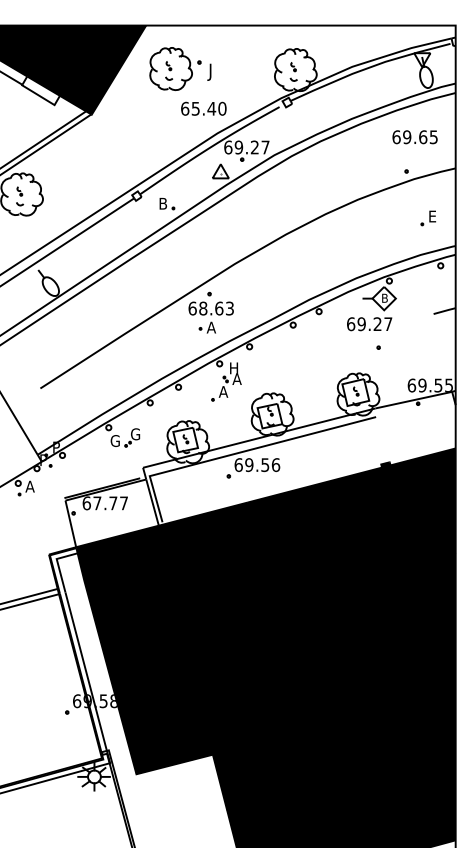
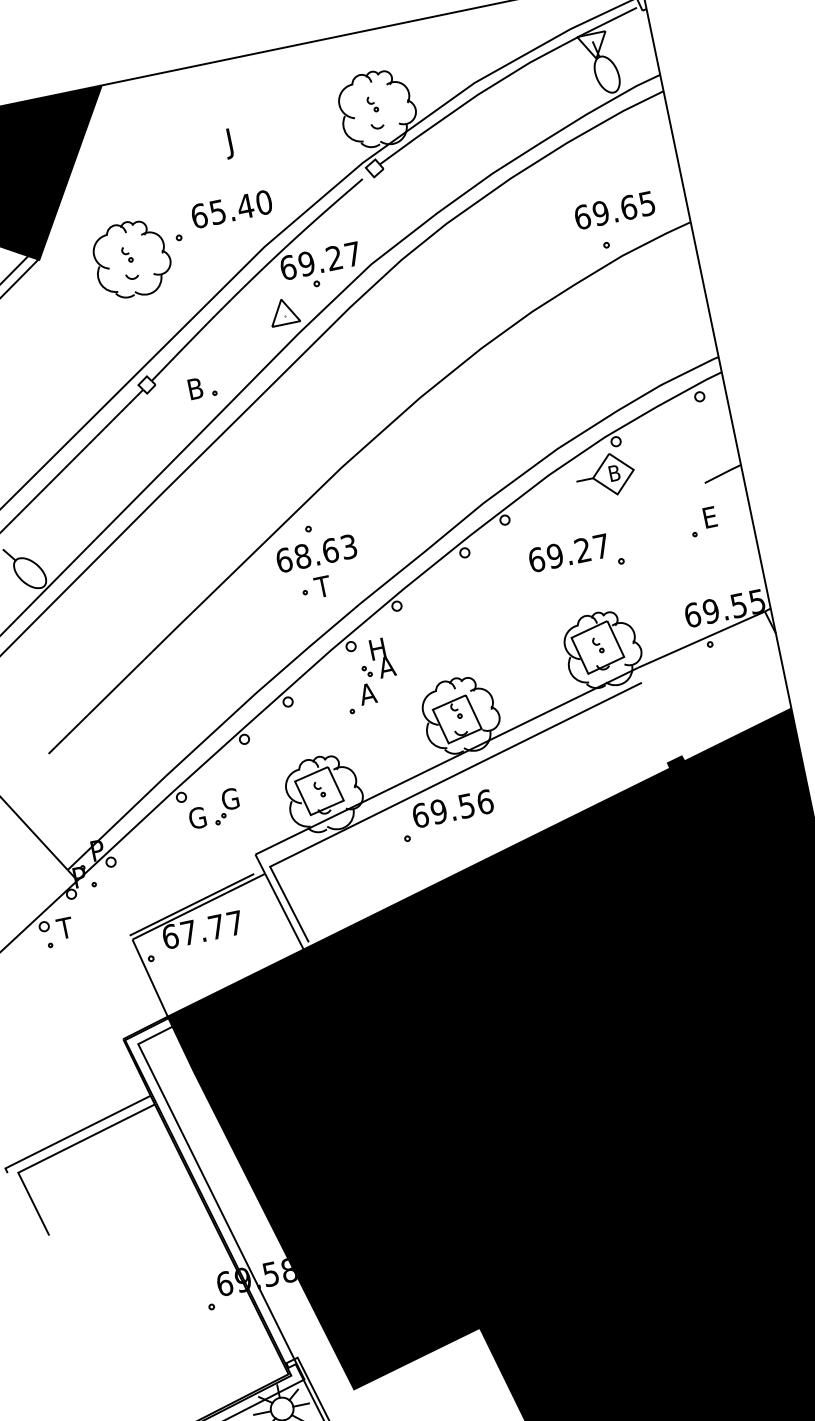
part: (175, 69) -> (139, 258), moved
text: (414, 137) -> (613, 211), moved
part: (428, 218) -> (703, 522), moved
text: (369, 324) -> (568, 553), moved
text: (211, 327) -> (323, 586), A -> T
text: (29, 486) -> (64, 927), A -> T

